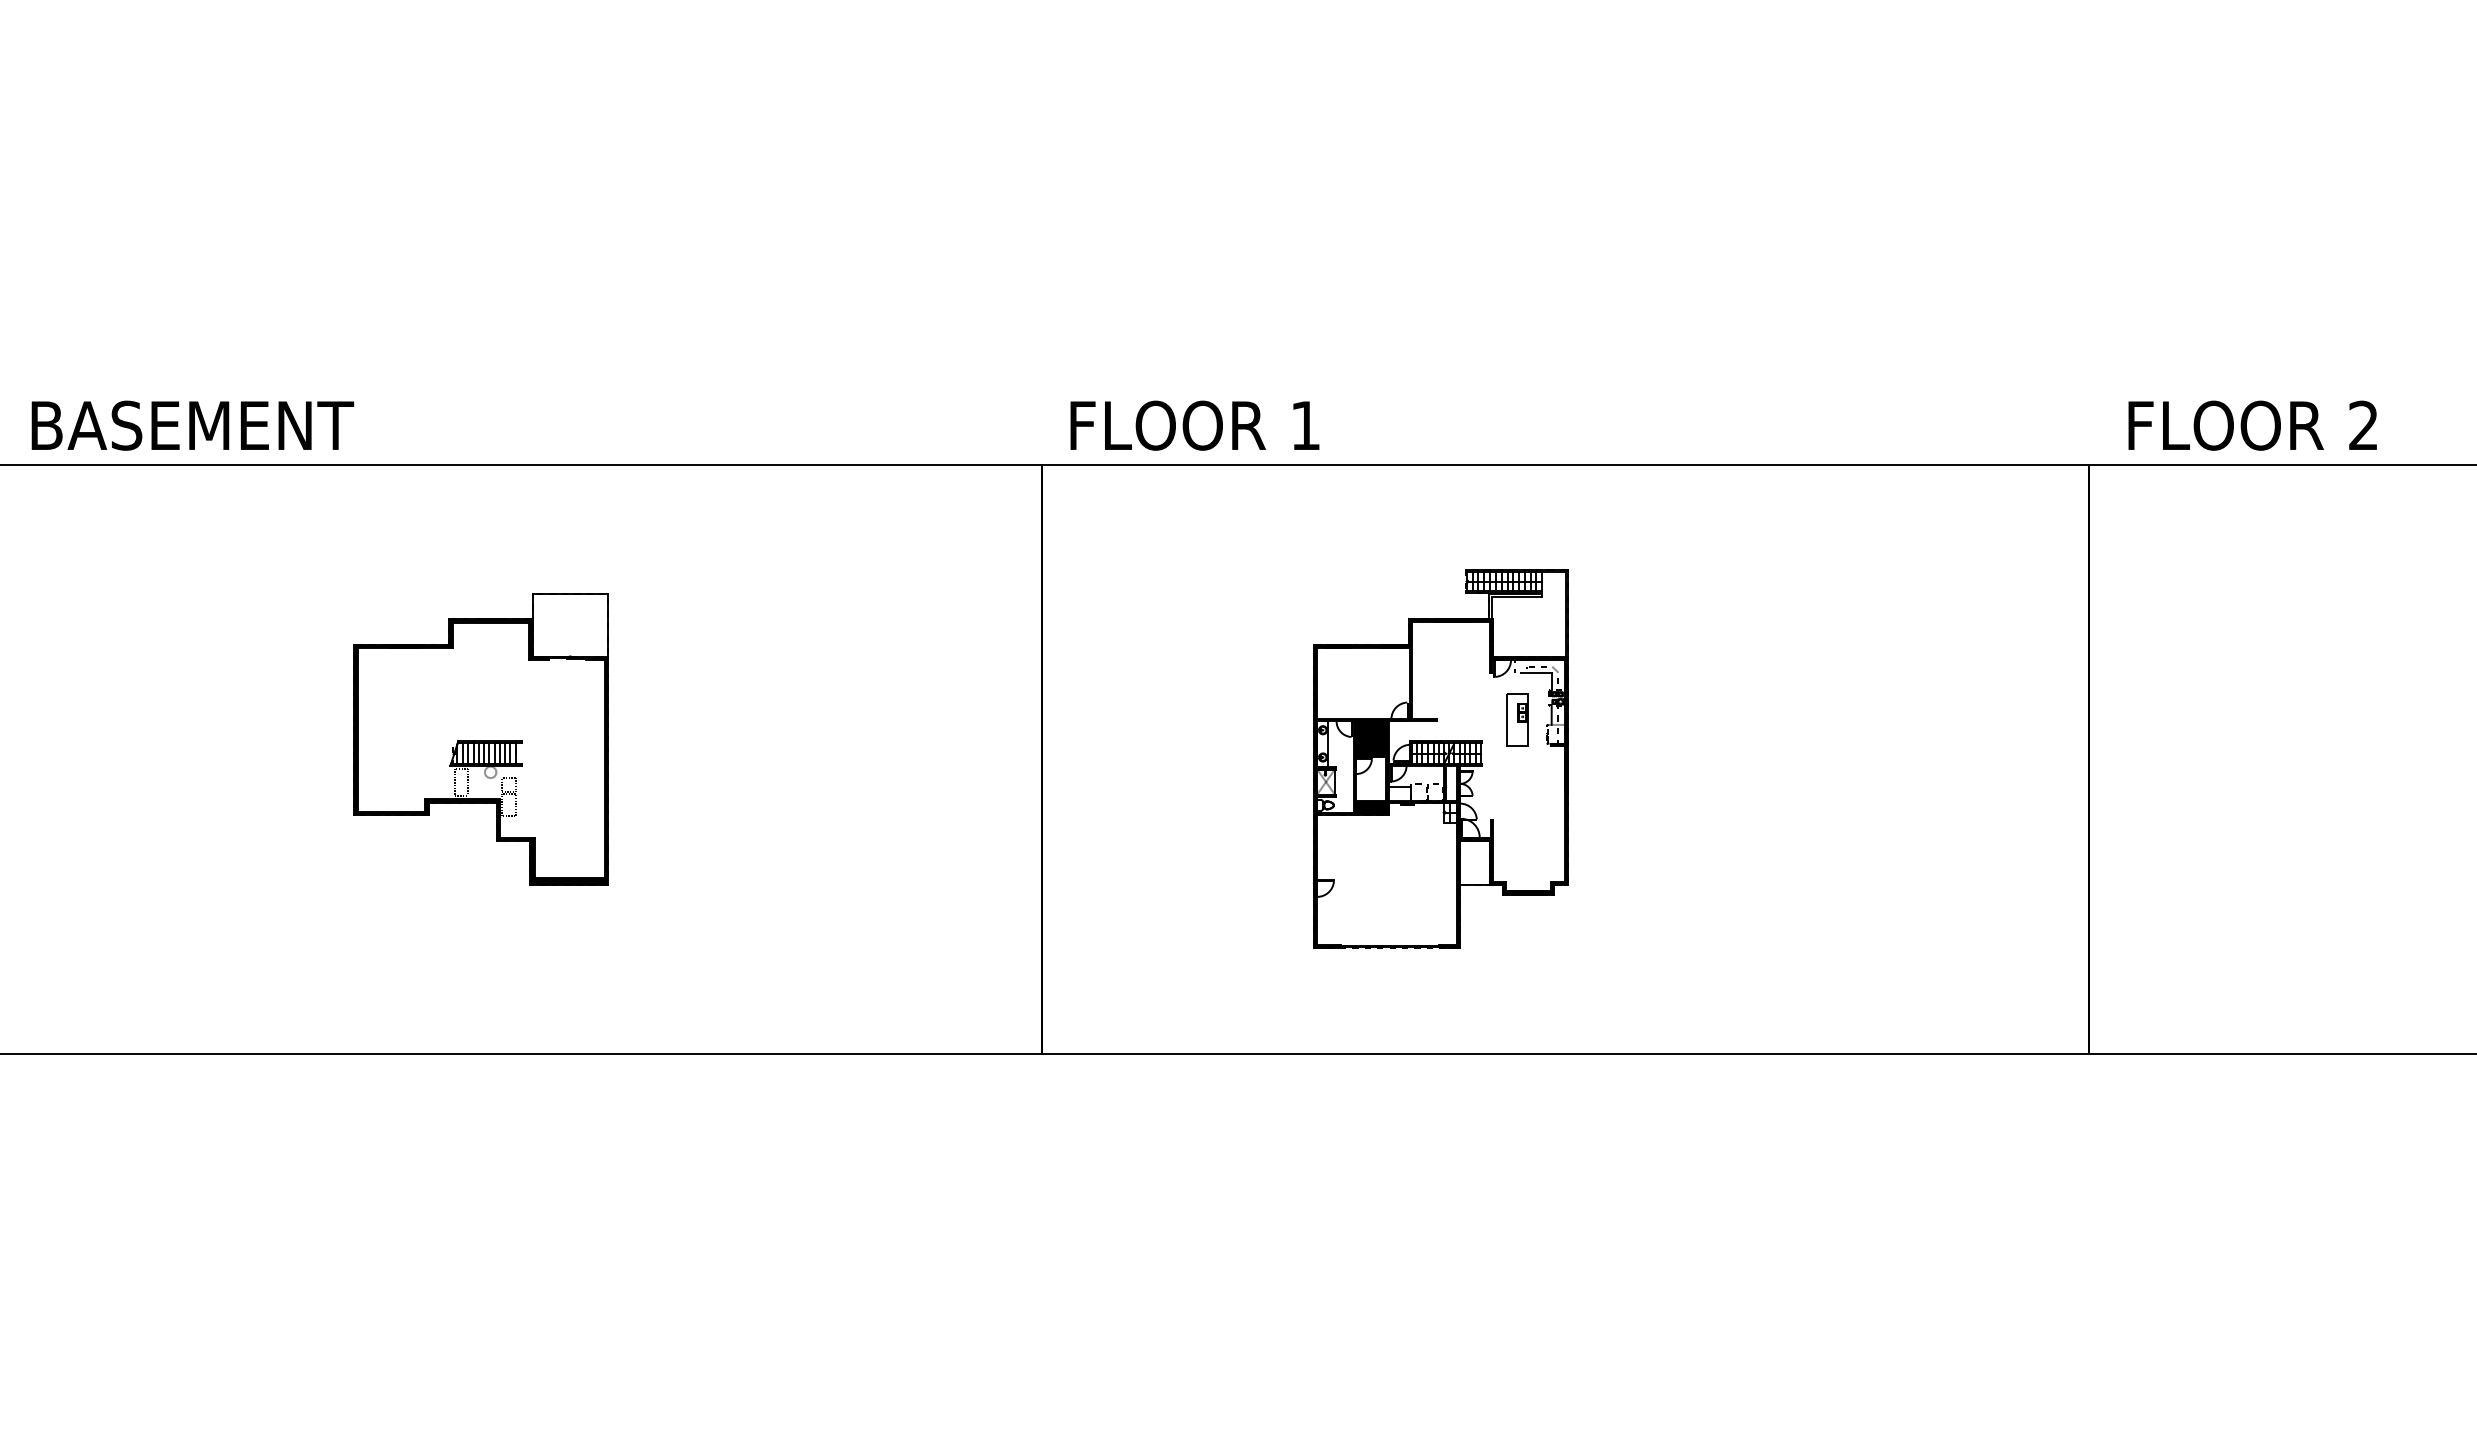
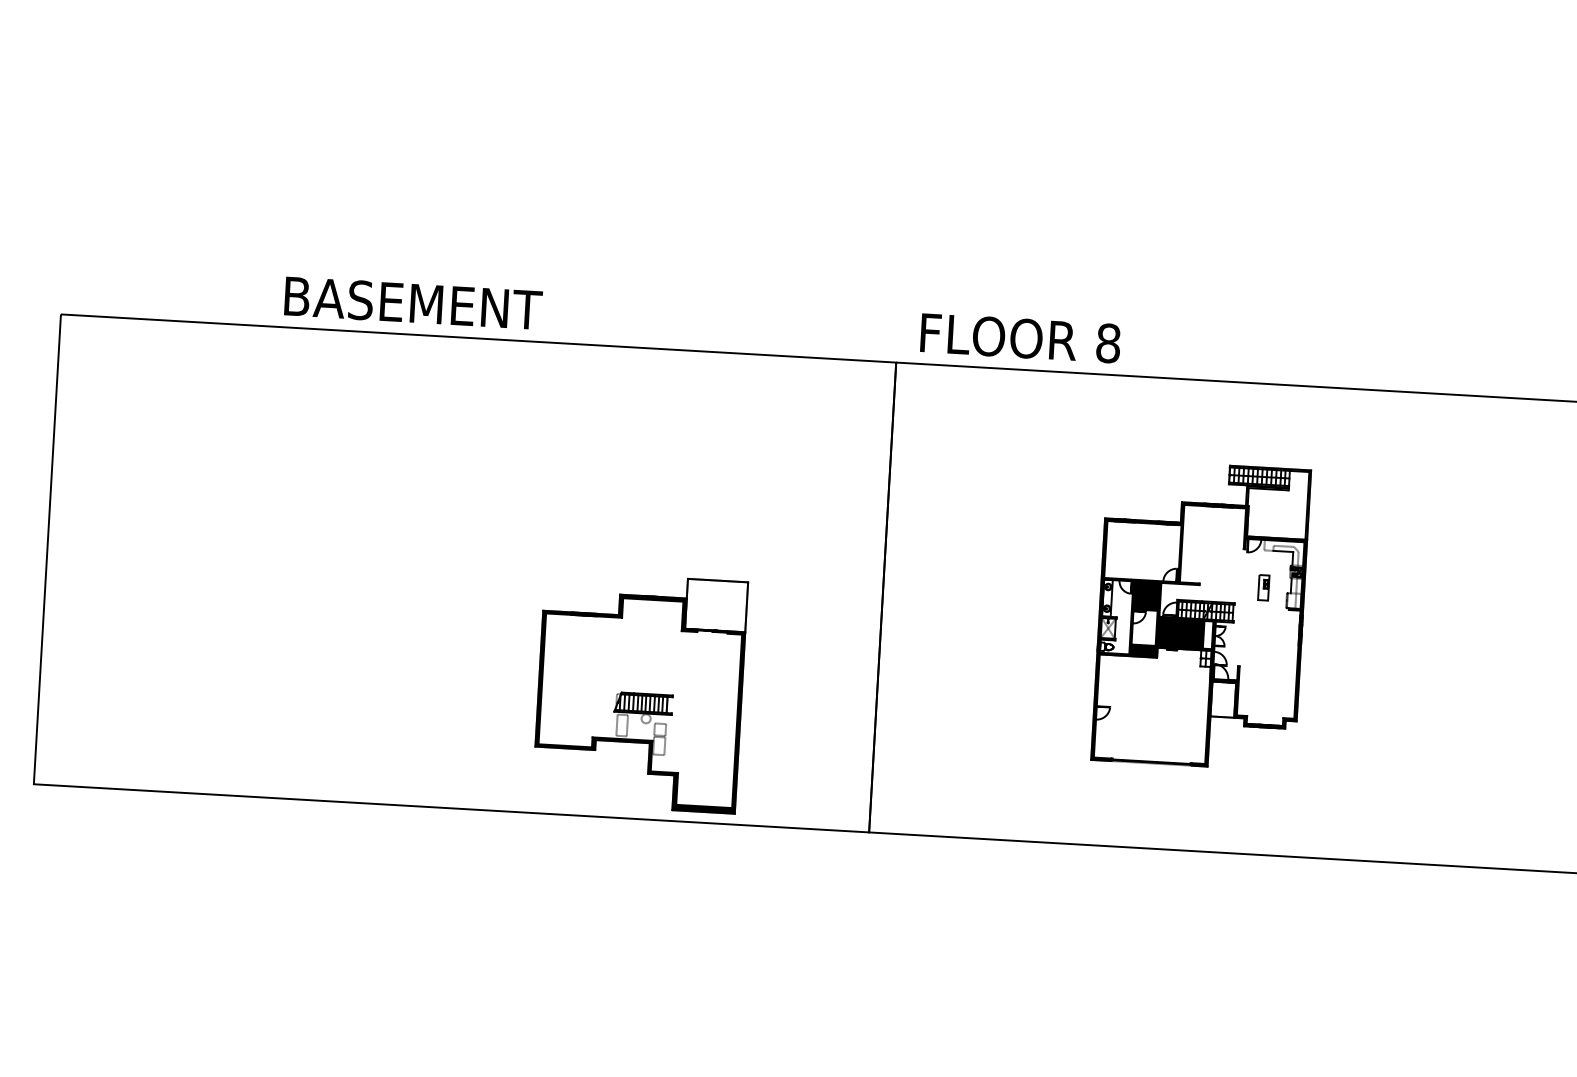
text: (192, 425) -> (413, 303), moved
text: (1305, 425) -> (1108, 343), 1 -> 8
part: (1517, 719) -> (1263, 587), size x0.6
part: (480, 739) -> (639, 692), moved

